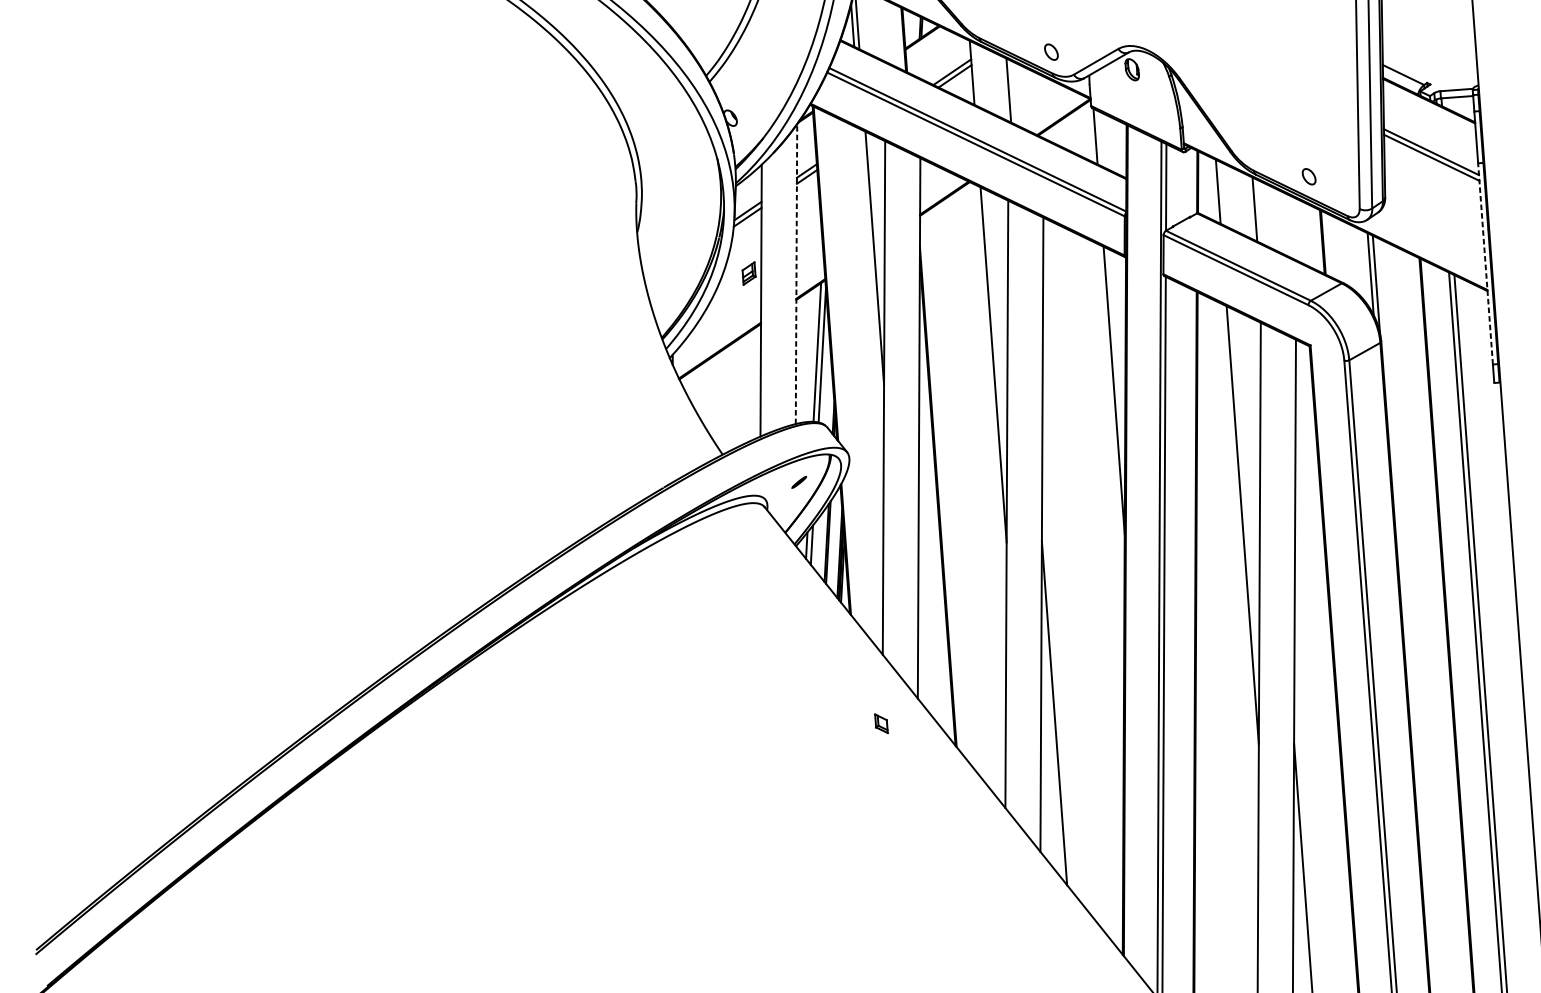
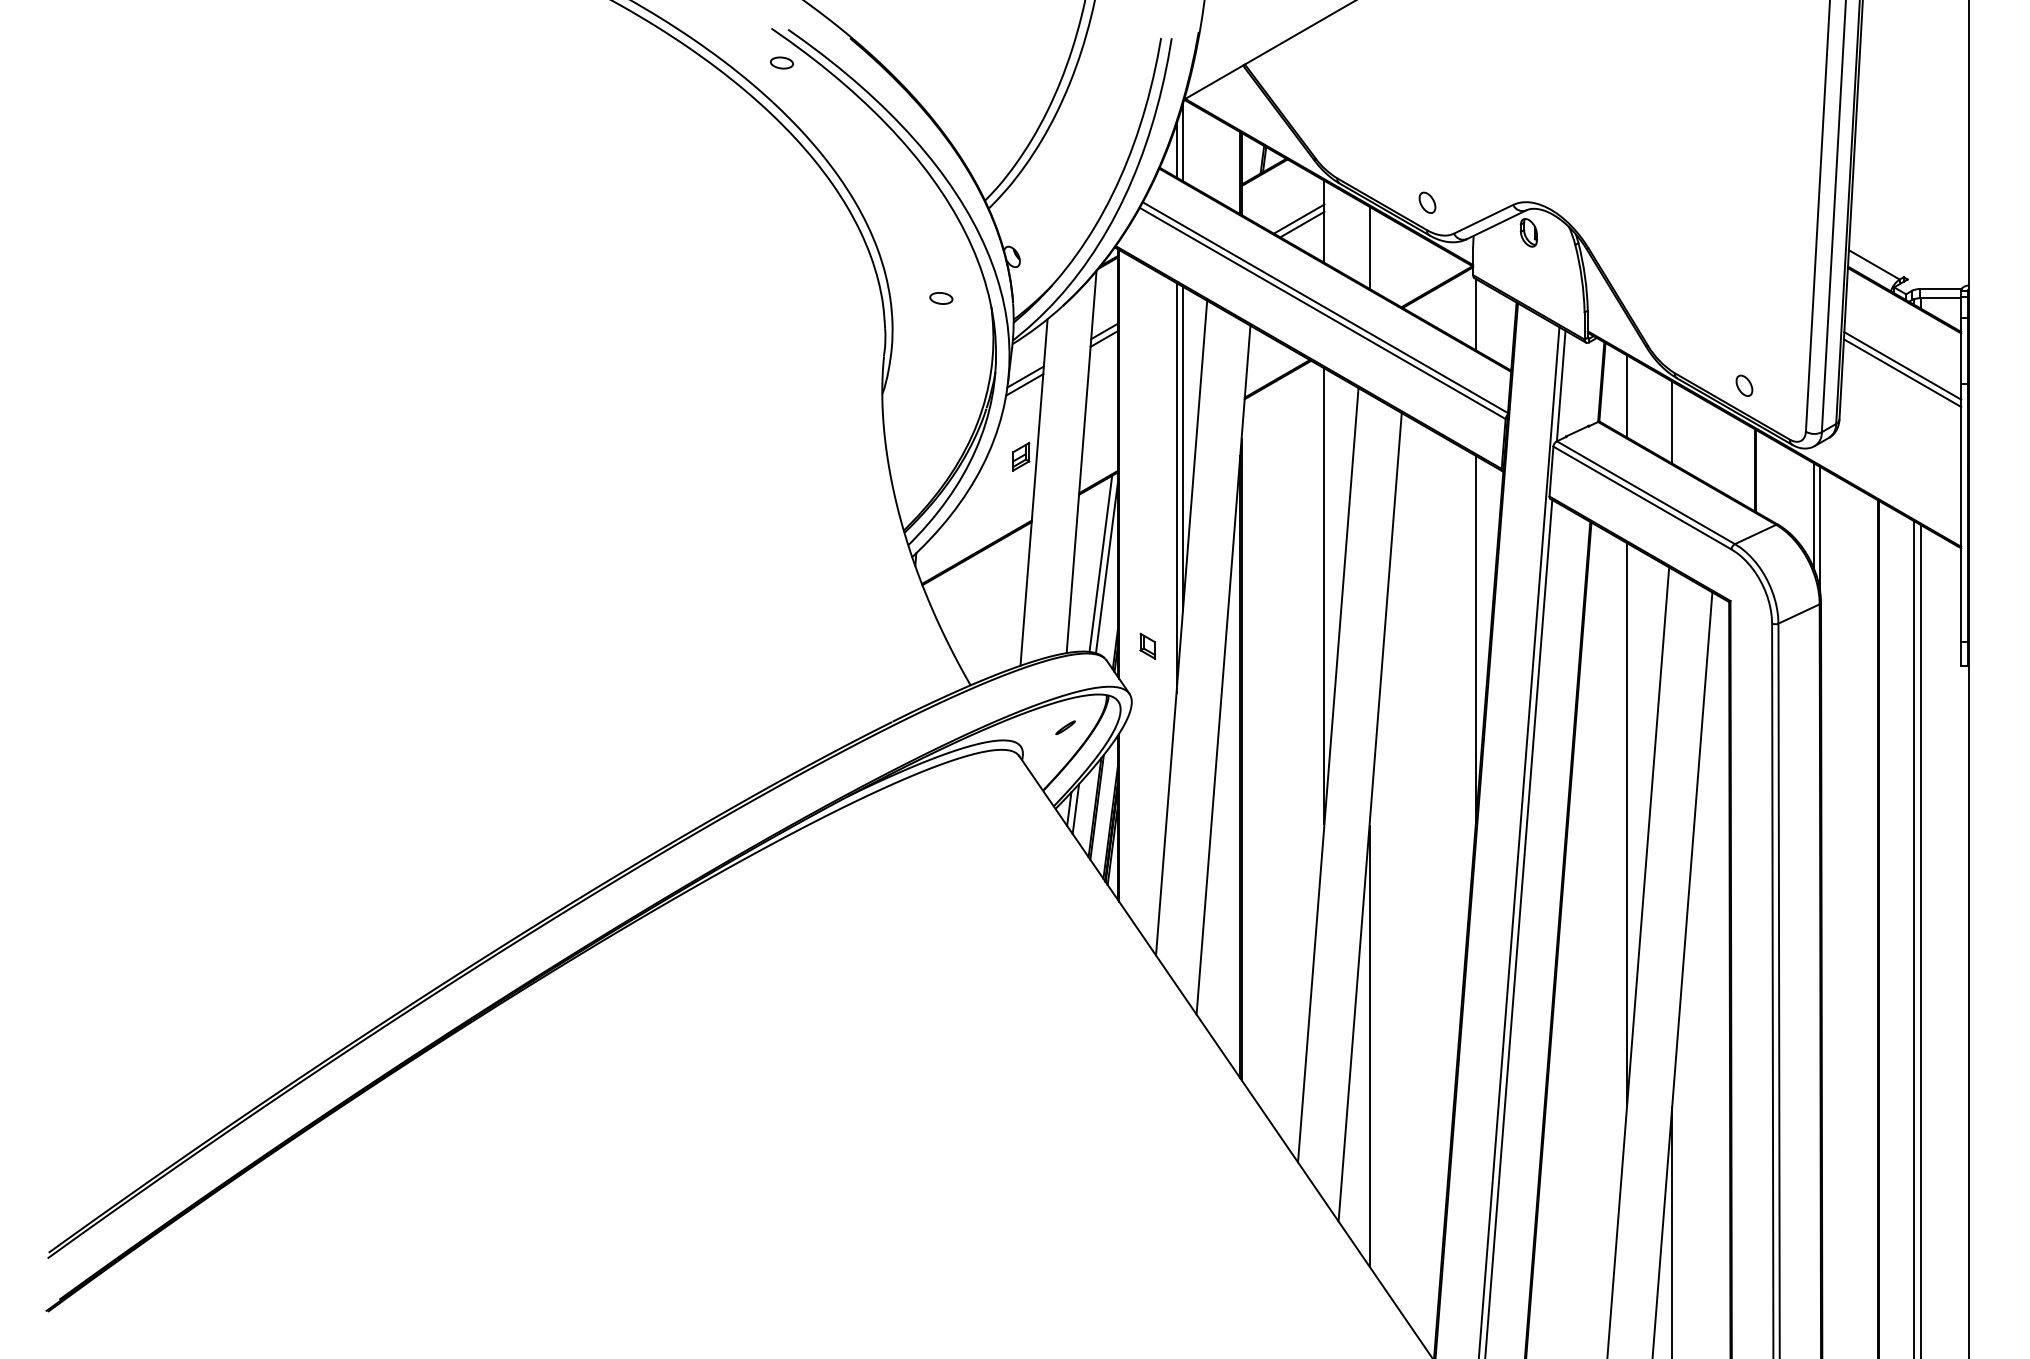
part: (677, 154) -> (941, 298), added
line: (1485, 263) -> (1961, 513), dashed -> solid
line: (796, 274) -> (1081, 462), dashed -> solid
line: (871, 288) -> (1176, 487), added
part: (881, 723) -> (1147, 645), moved

